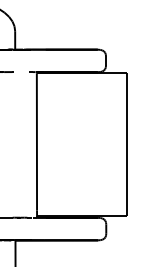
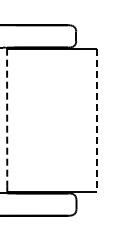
line: (36, 141) -> (6, 116), solid -> dashed
line: (127, 144) -> (97, 119), solid -> dashed

